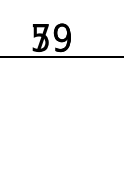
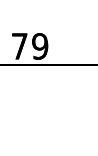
text: (40, 37) -> (19, 46), 59 -> 79

